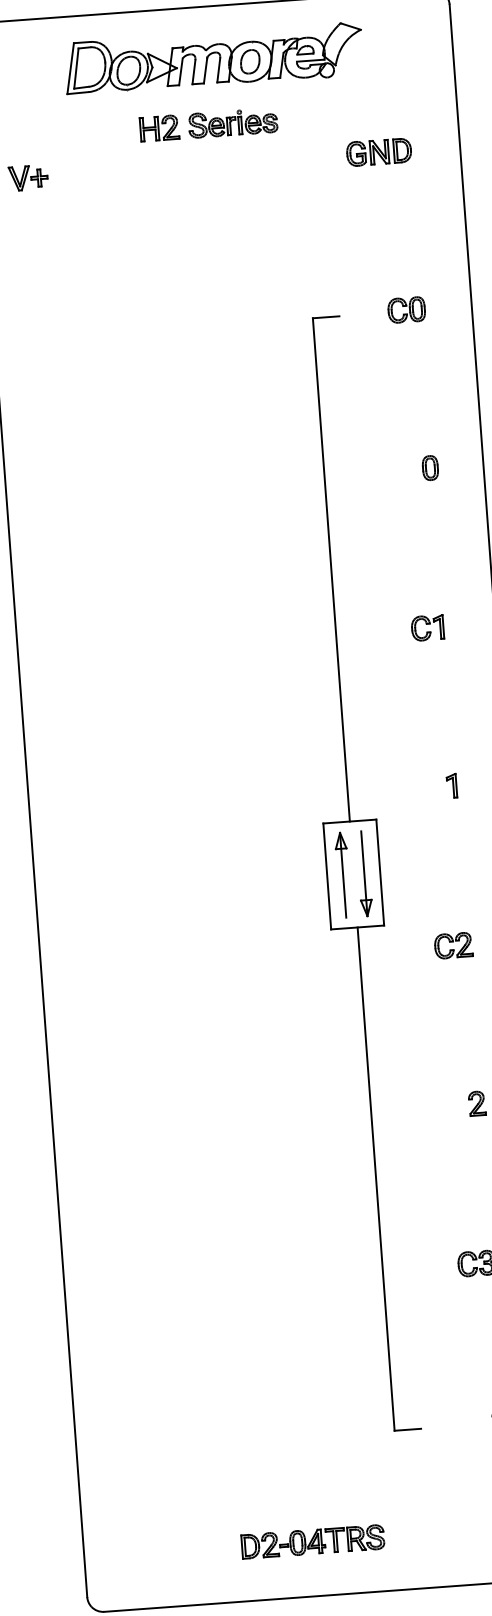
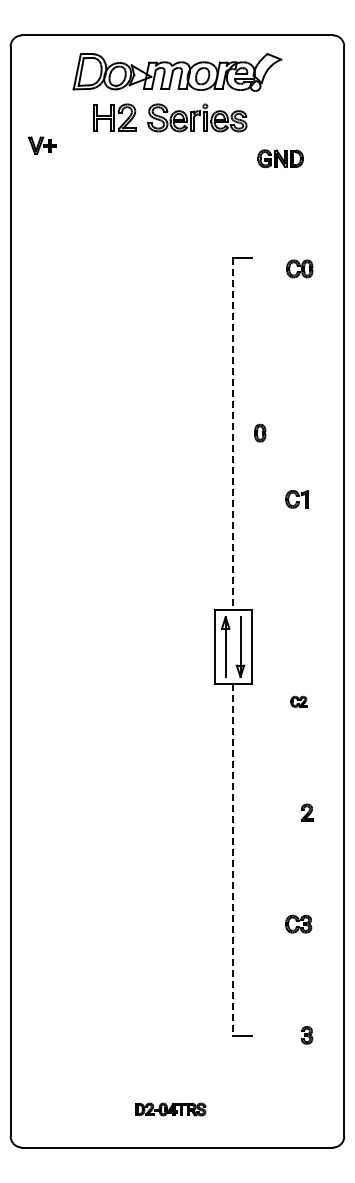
part: (208, 124) -> (170, 117), size x1.6
part: (378, 151) -> (280, 158), moved
part: (406, 309) -> (299, 268), moved
part: (430, 467) -> (260, 432), moved
line: (332, 570) -> (233, 434), solid -> dashed
part: (426, 628) -> (296, 499), moved
part: (451, 786) -> (305, 590), removed
part: (452, 945) -> (298, 701), size x0.6
line: (376, 1179) -> (233, 860), solid -> dashed
part: (312, 1541) -> (170, 1109), size x0.7

